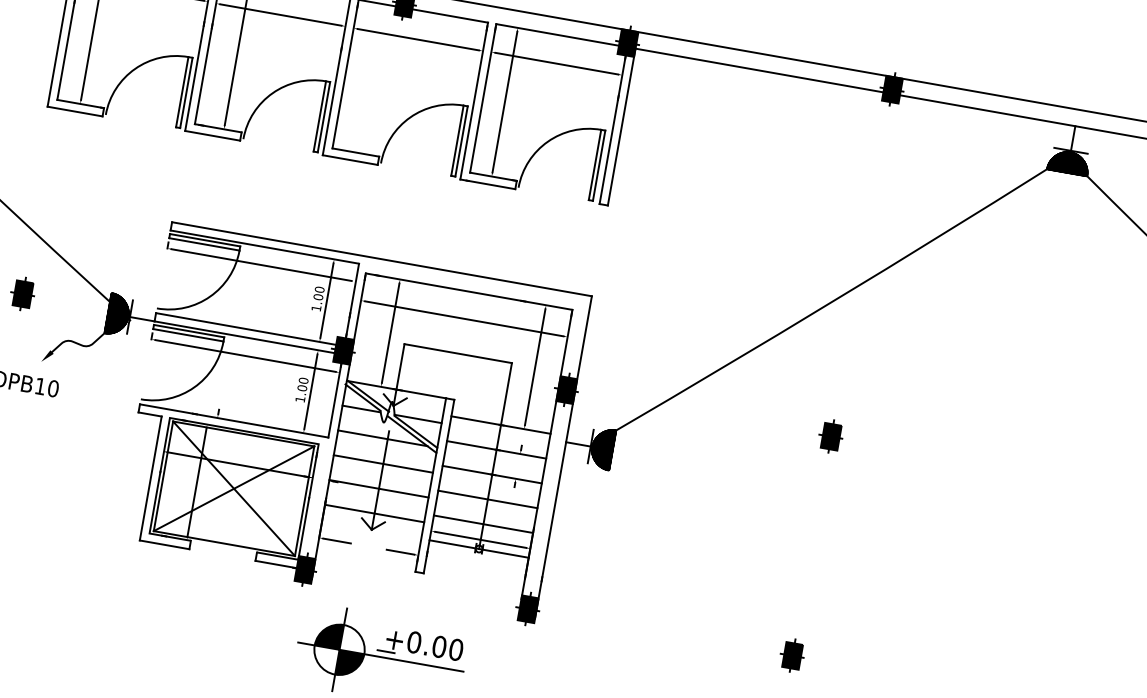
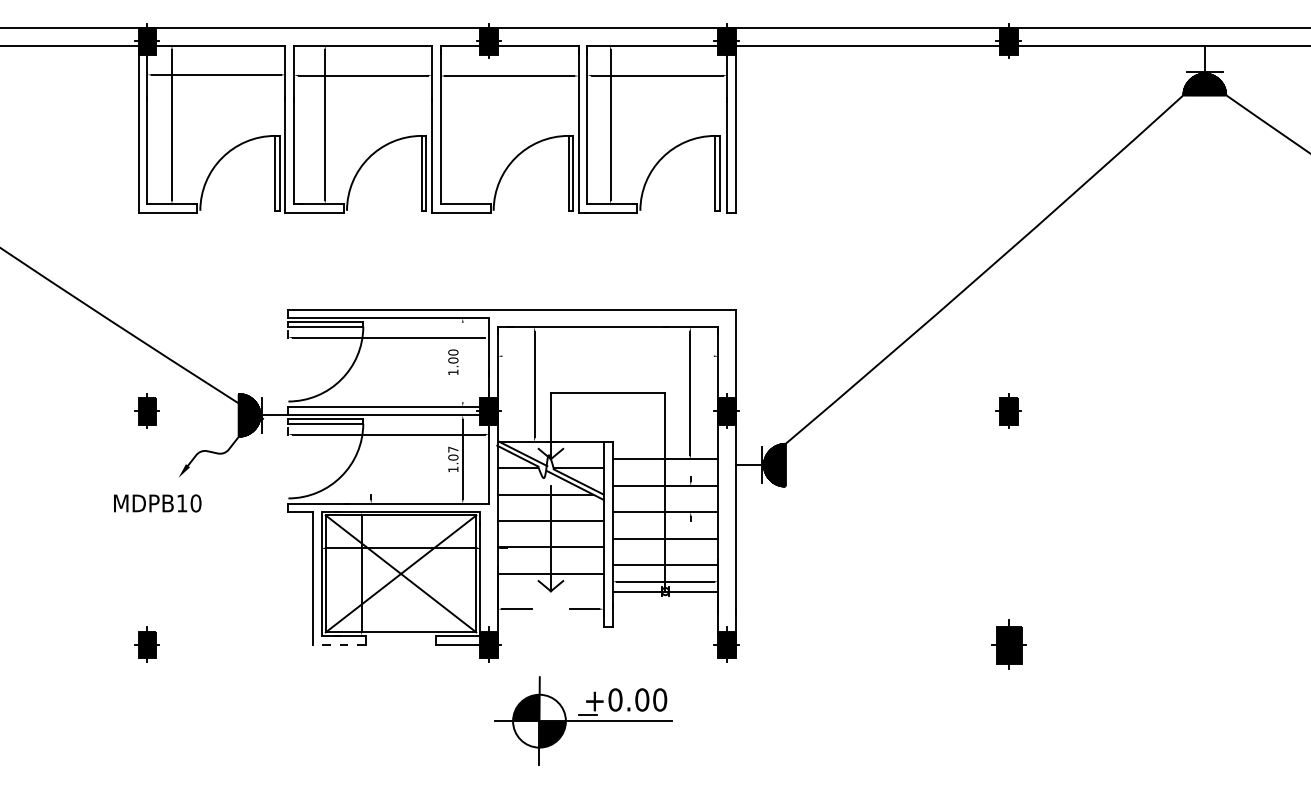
line: (326, 300) -> (462, 362), removed
line: (463, 318) -> (607, 356), removed
text: (303, 380) -> (453, 449), 1.00 -> 1.07
line: (164, 544) -> (339, 644), solid -> dashed
part: (792, 655) -> (1008, 644), size x1.4

